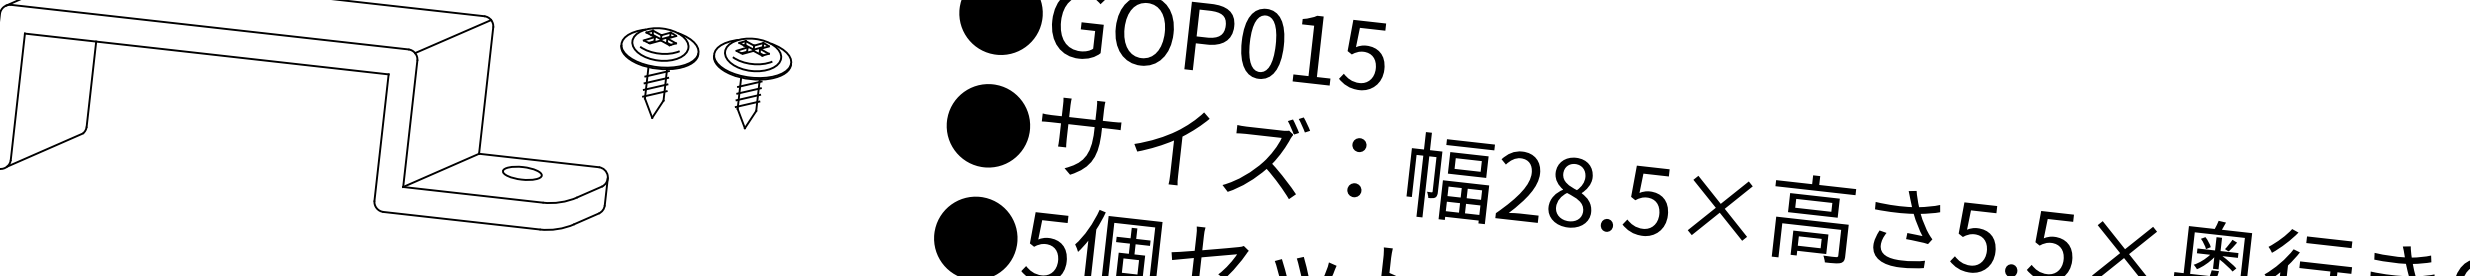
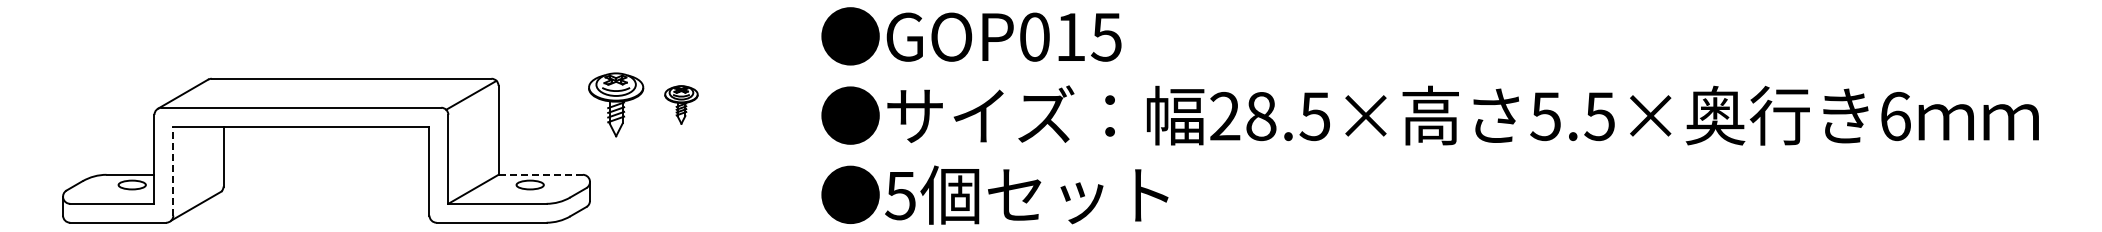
part: (750, 83) -> (681, 104), size x0.6
line: (18, 95) -> (173, 170), solid -> dashed
line: (538, 160) -> (540, 174), solid -> dashed

